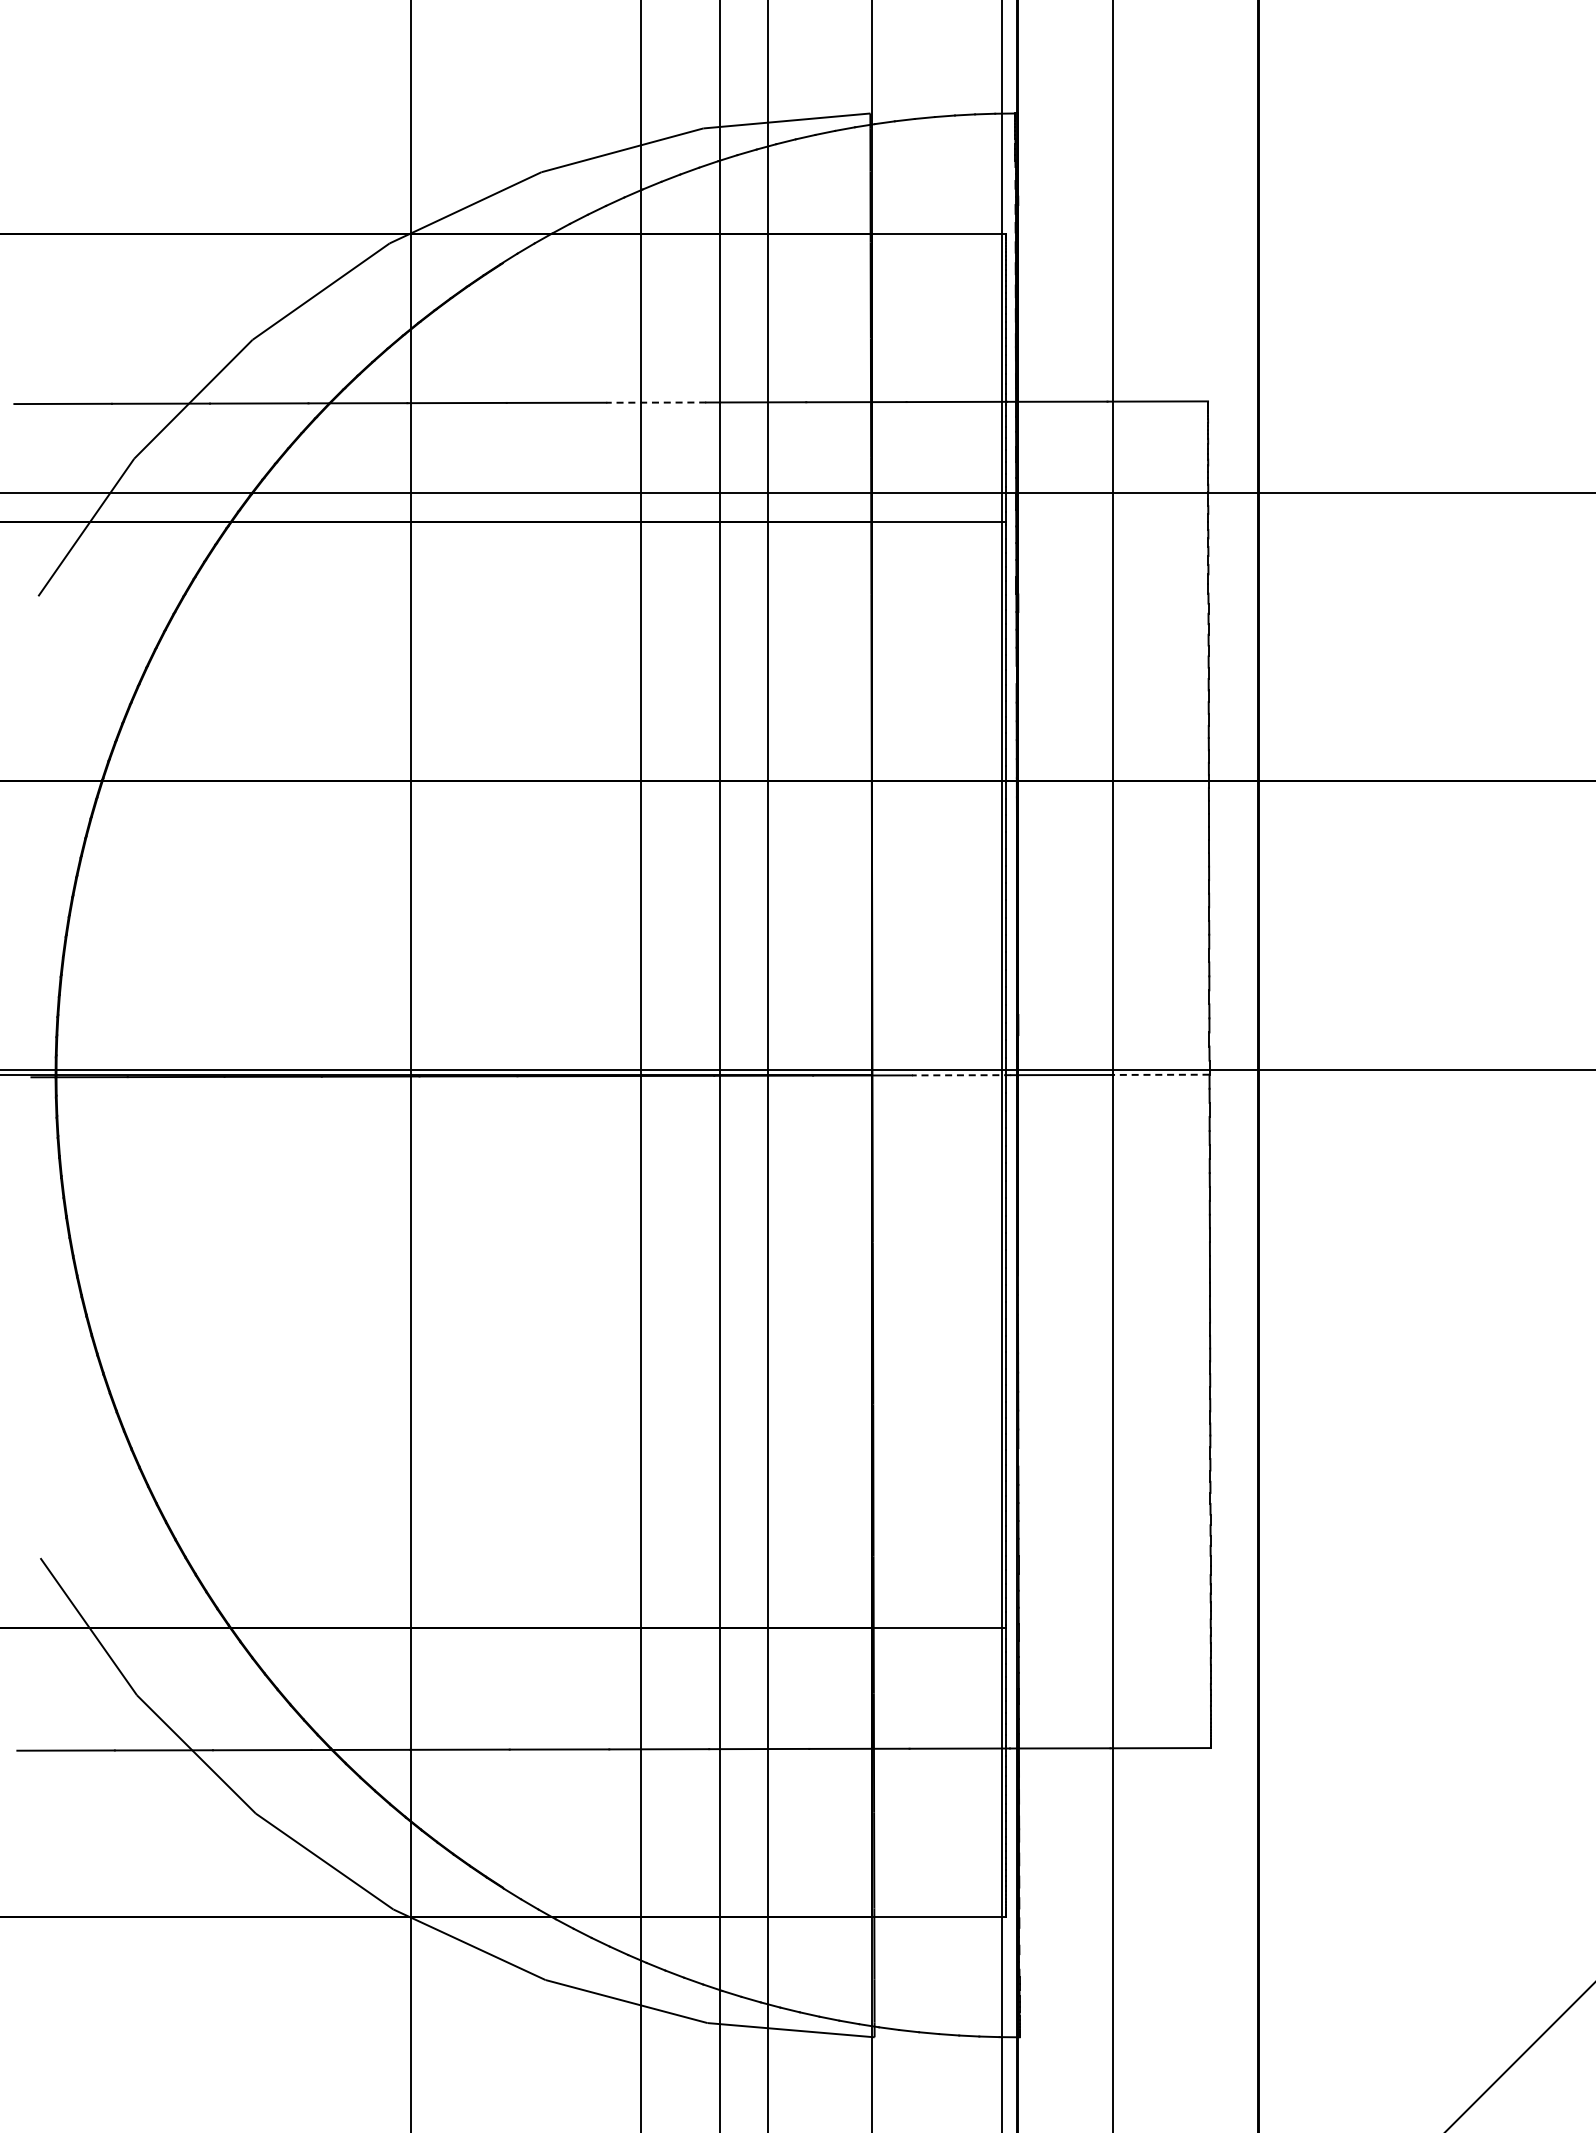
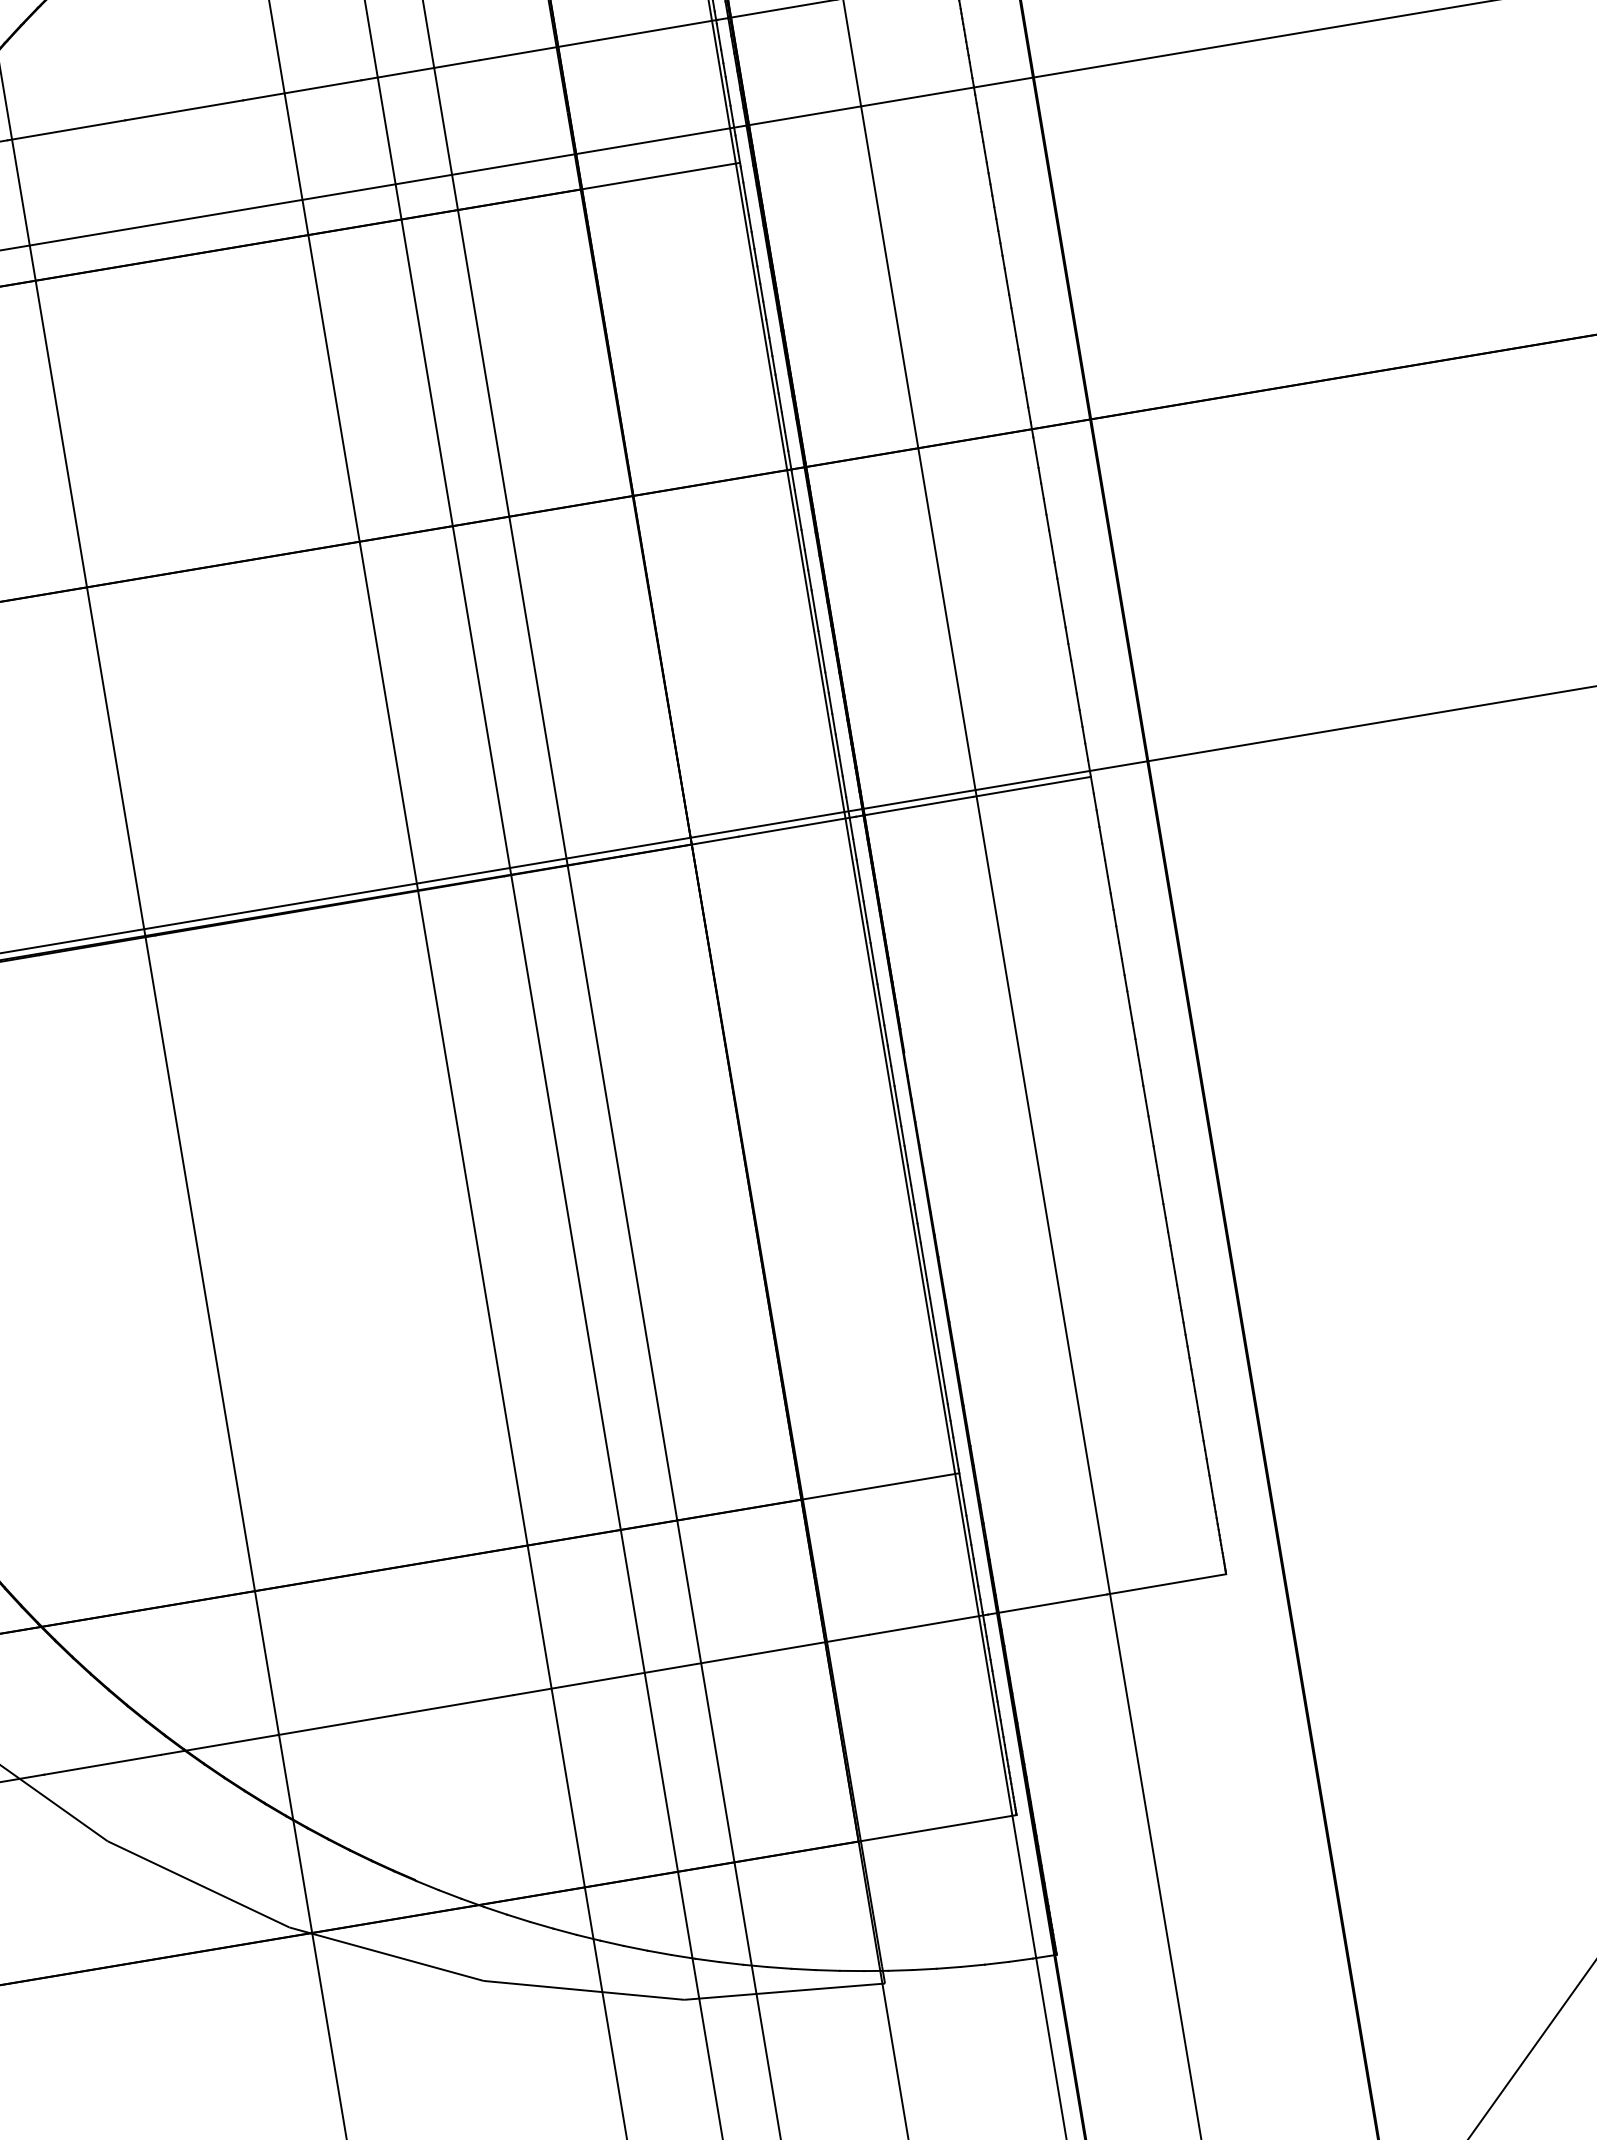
line: (656, 402) -> (302, 90), dashed -> solid
line: (1159, 1074) -> (1031, 786), dashed -> solid
line: (961, 1075) -> (797, 826), dashed -> solid

